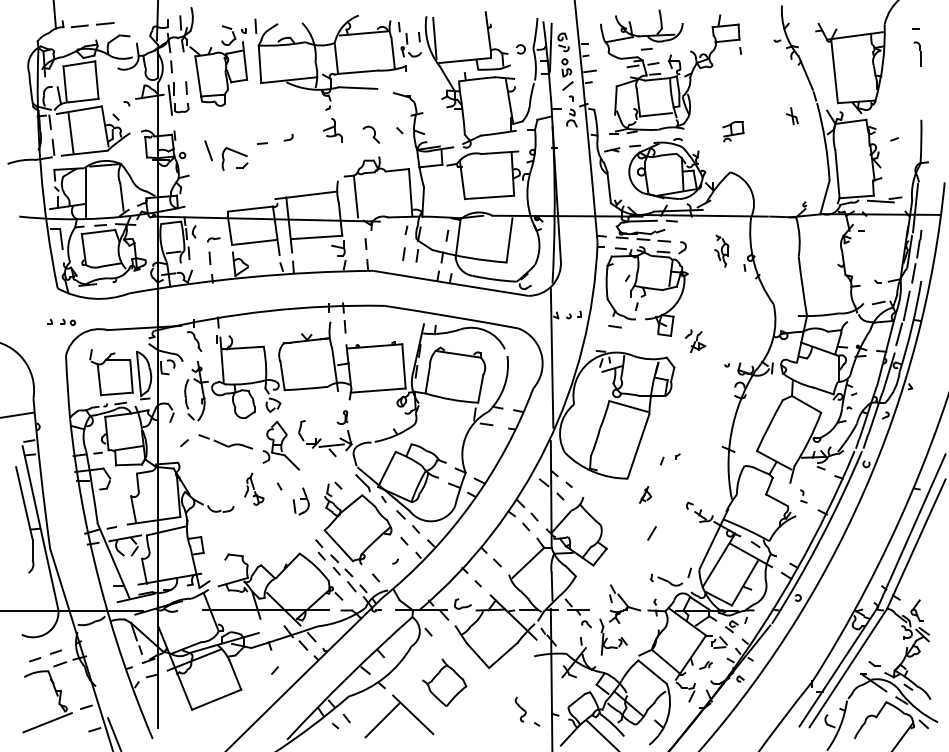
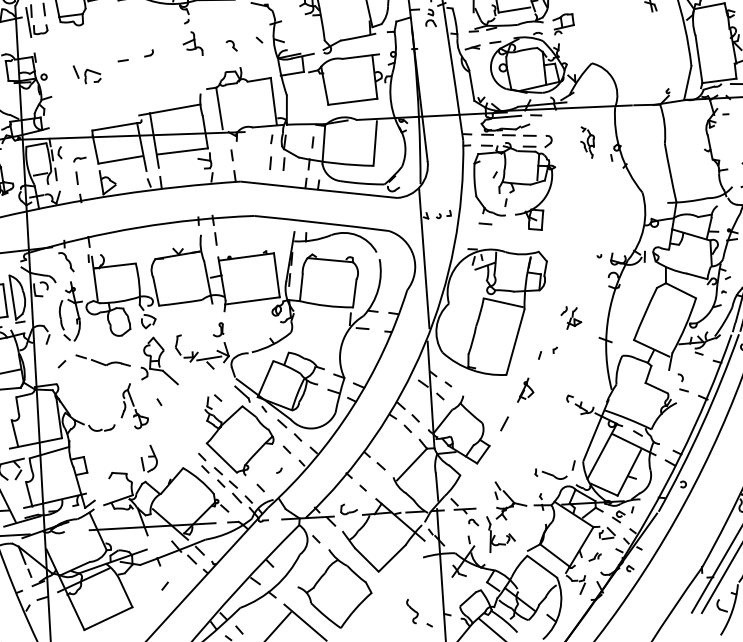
part: (733, 131) -> (563, 23), moved
part: (371, 134) -> (231, 45), size x0.62
part: (225, 154) -> (86, 73), size x0.62
part: (695, 341) -> (571, 318), moved
part: (254, 489) -> (134, 406), size x1.43
part: (645, 494) -> (525, 389), size x1.43
part: (803, 496) -> (683, 382), size x1.43
part: (300, 501) -> (148, 458), moved
line: (651, 533) -> (504, 423), moved
part: (444, 682) -> (334, 588), size x1.67

